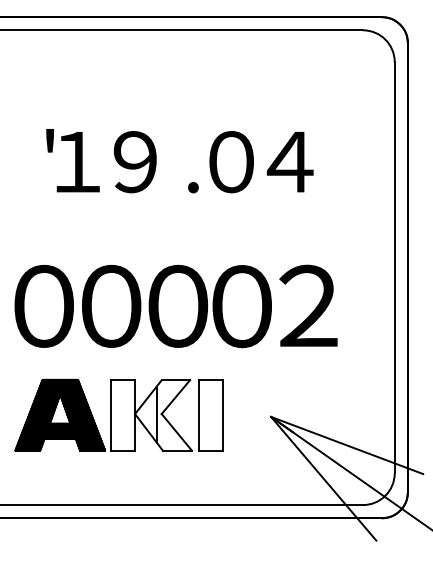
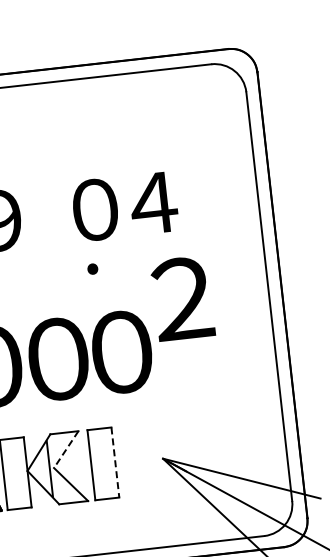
text: (193, 187) -> (92, 268), moved
text: (308, 305) -> (182, 298), moved
line: (175, 397) -> (65, 450), solid -> dashed
line: (223, 415) -> (115, 462), solid -> dashed

